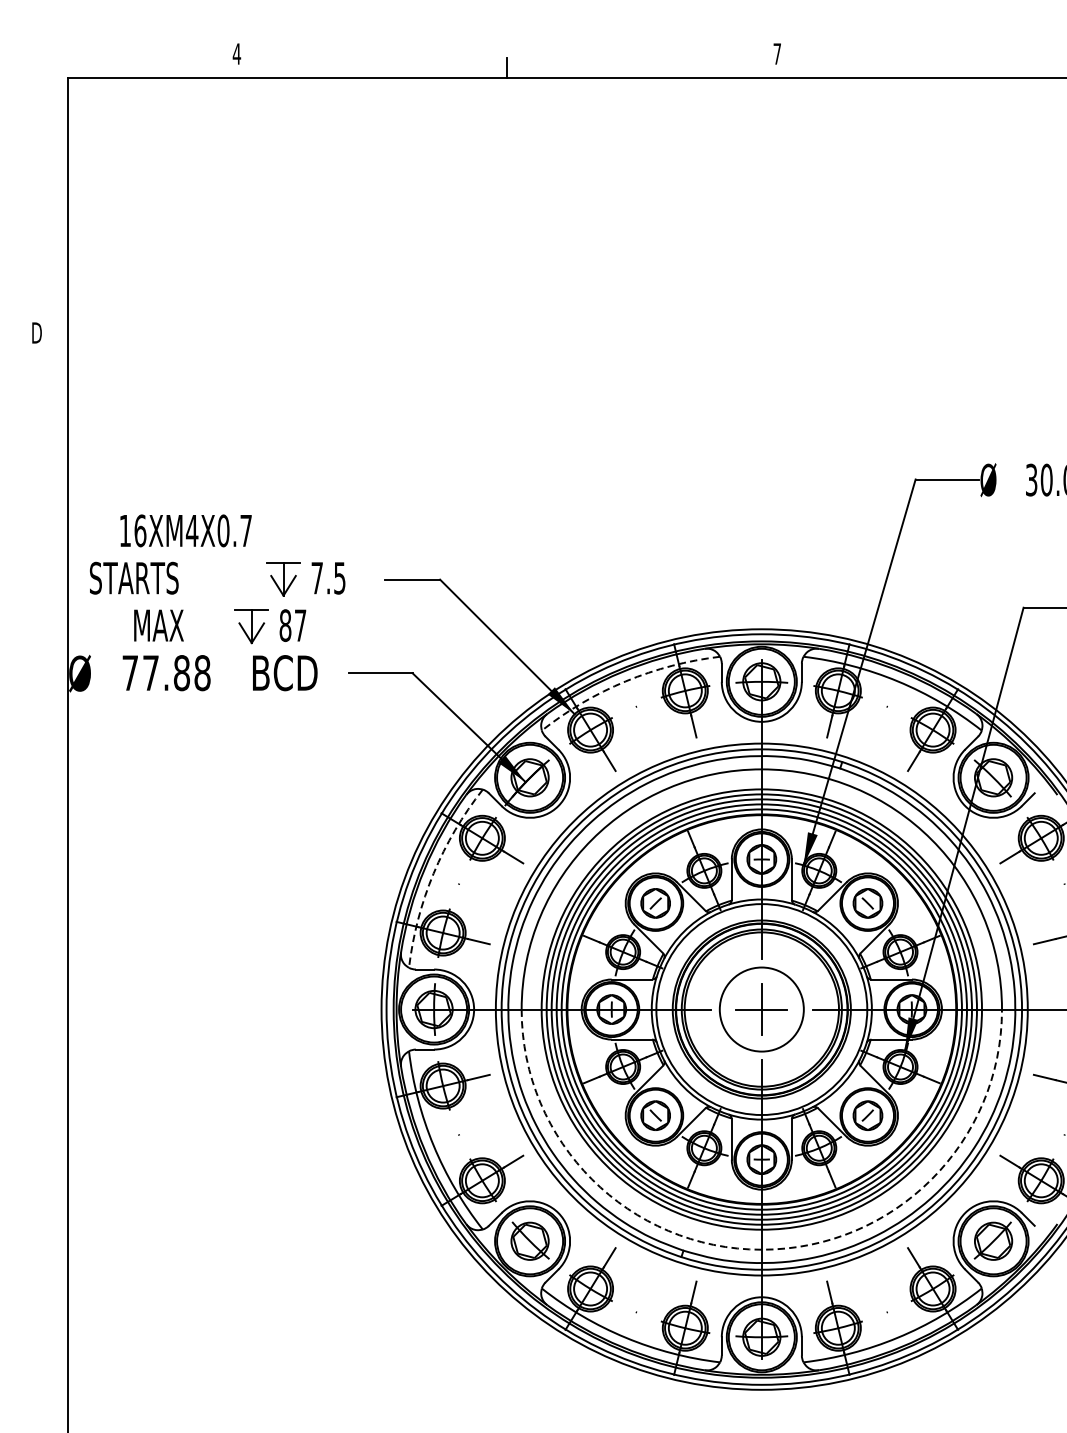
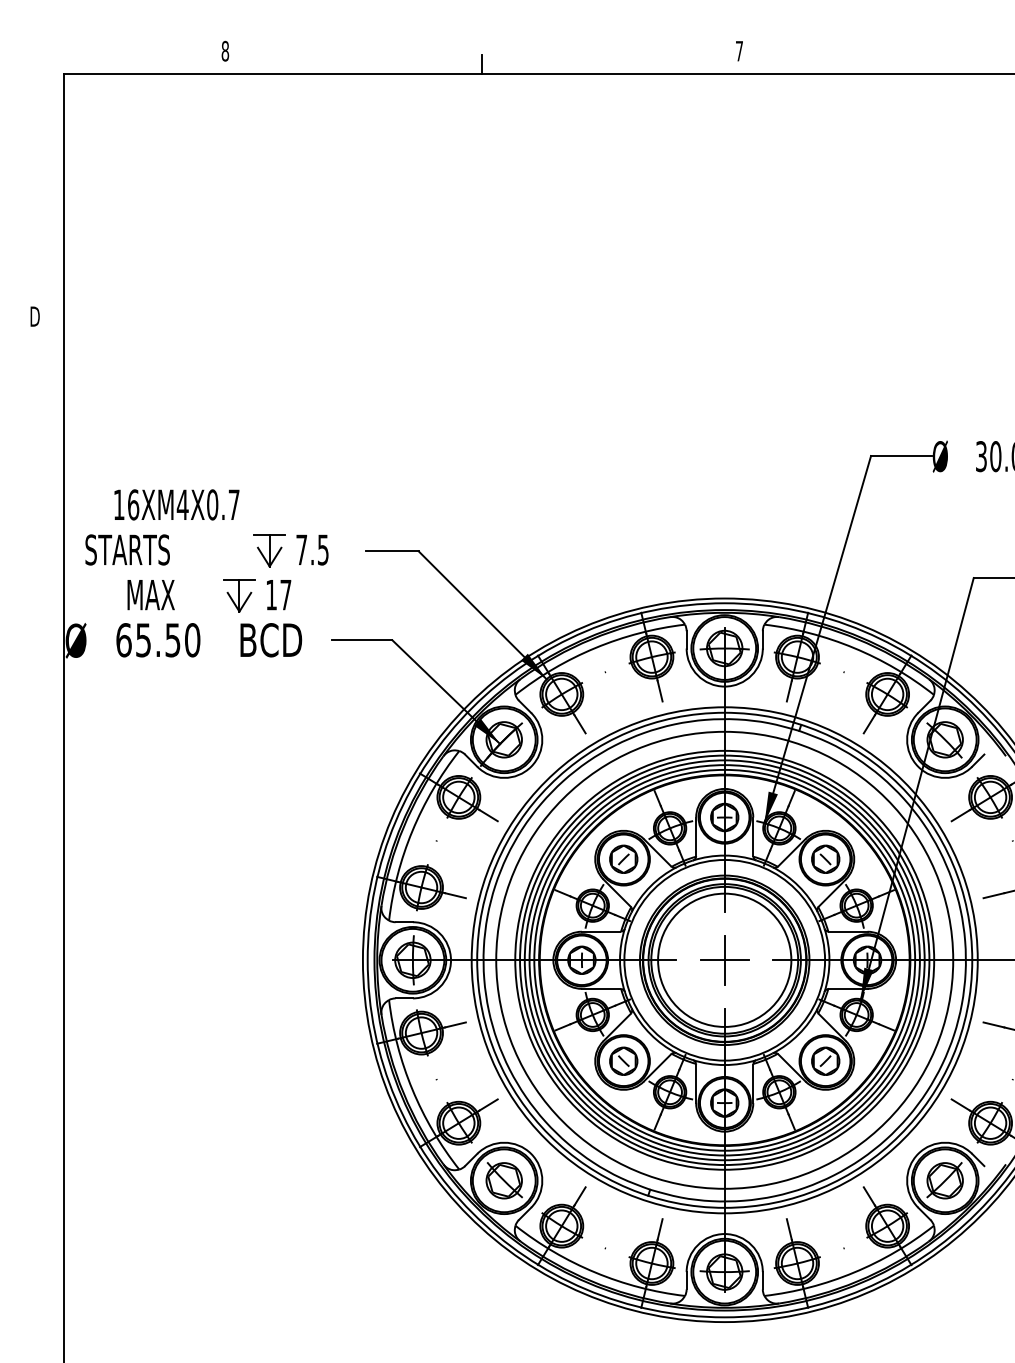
text: (237, 53) -> (225, 50), 4 -> 8
text: (285, 625) -> (271, 594), 87 -> 17
text: (166, 673) -> (158, 640), 77.88 -> 65.50
arc: (625, 681) -> (595, 648), dashed -> solid
arc: (433, 873) -> (412, 830), dashed -> solid
circle: (761, 1008) -> (724, 959), size x1.67
arc: (761, 1249) -> (724, 1188), dashed -> solid

